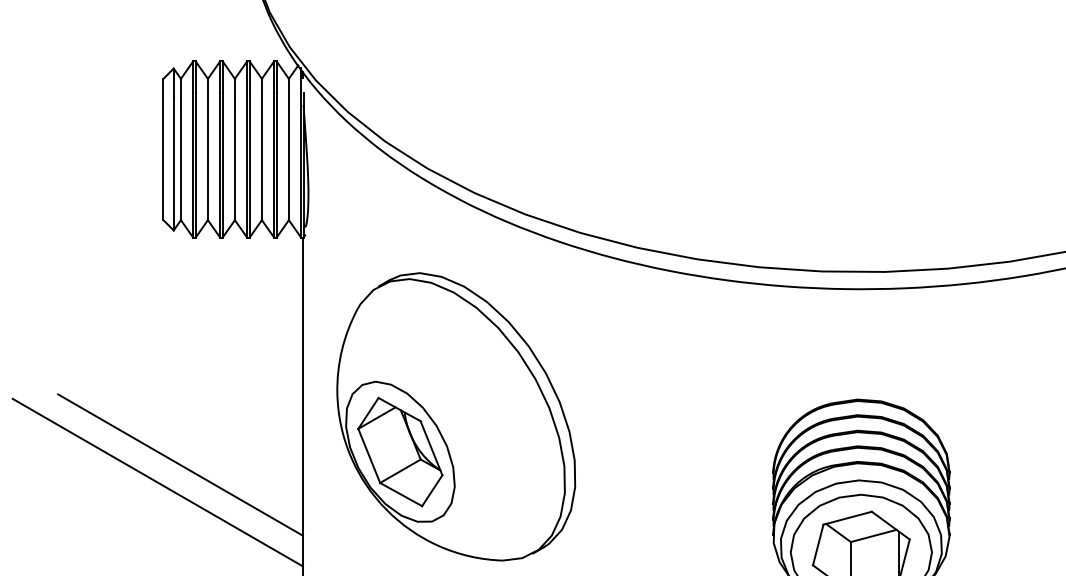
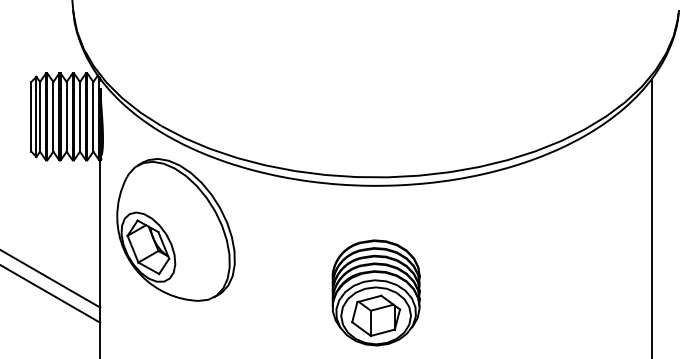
part: (455, 416) -> (175, 229), moved

